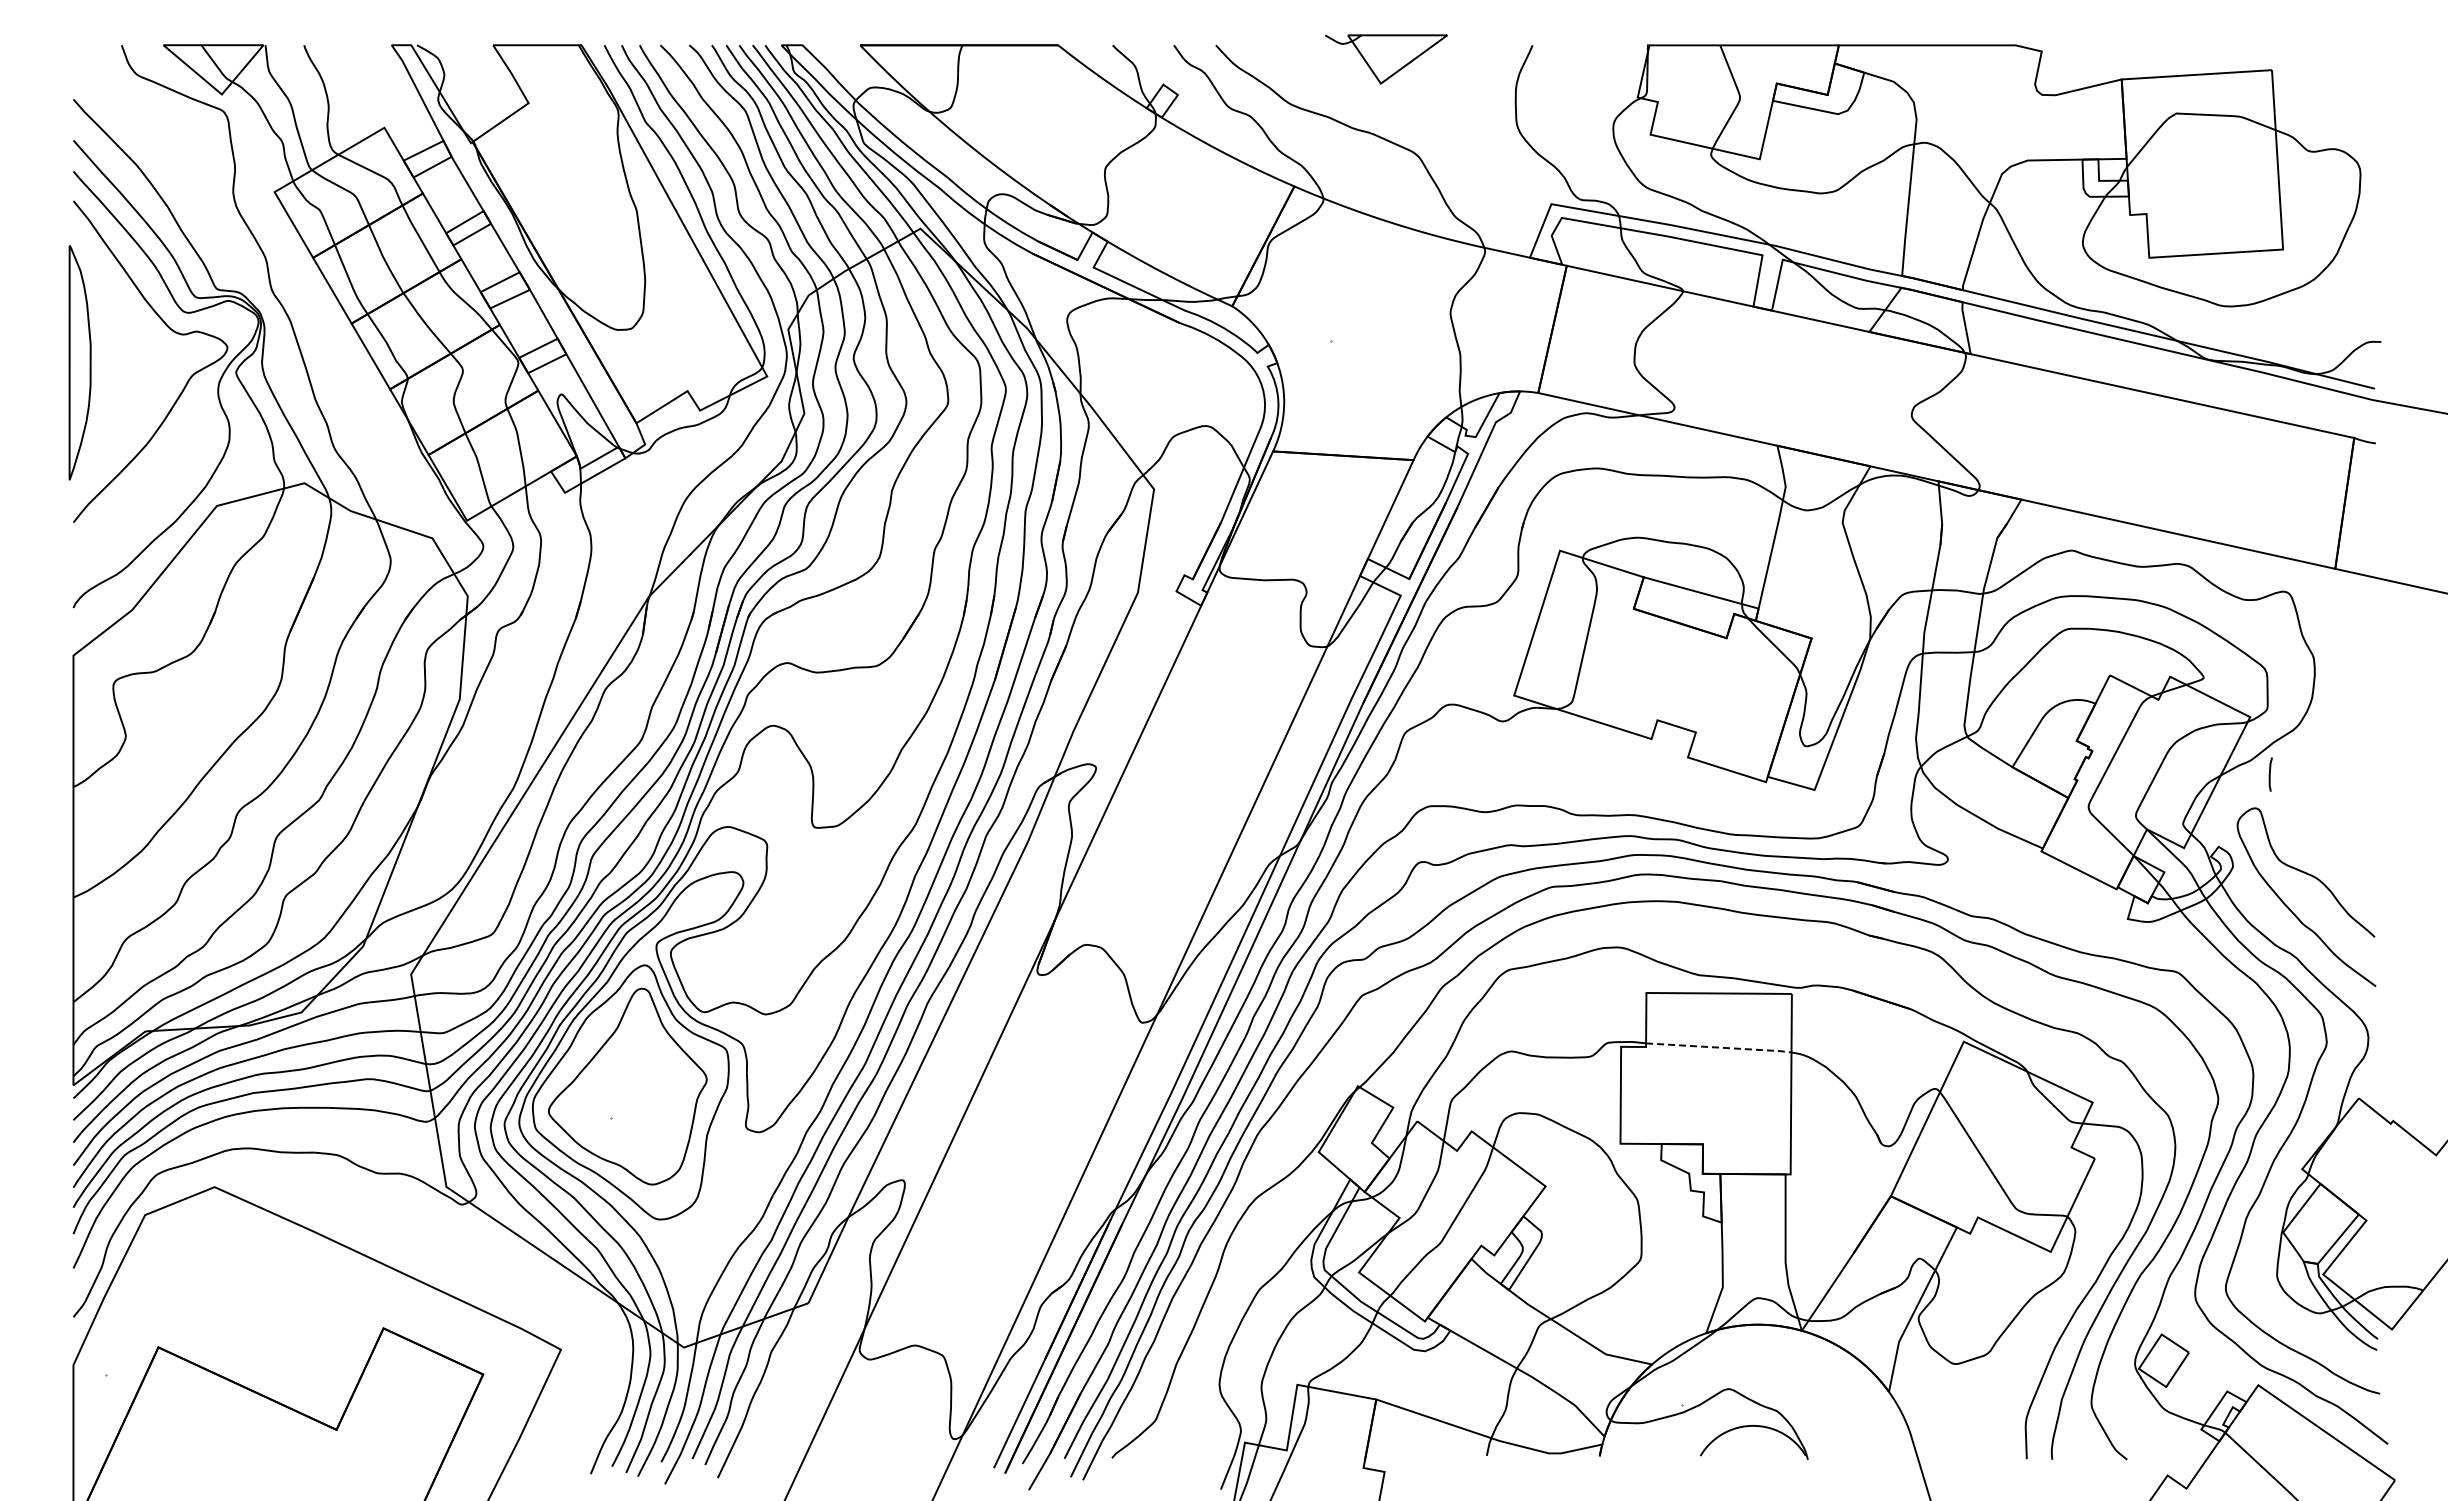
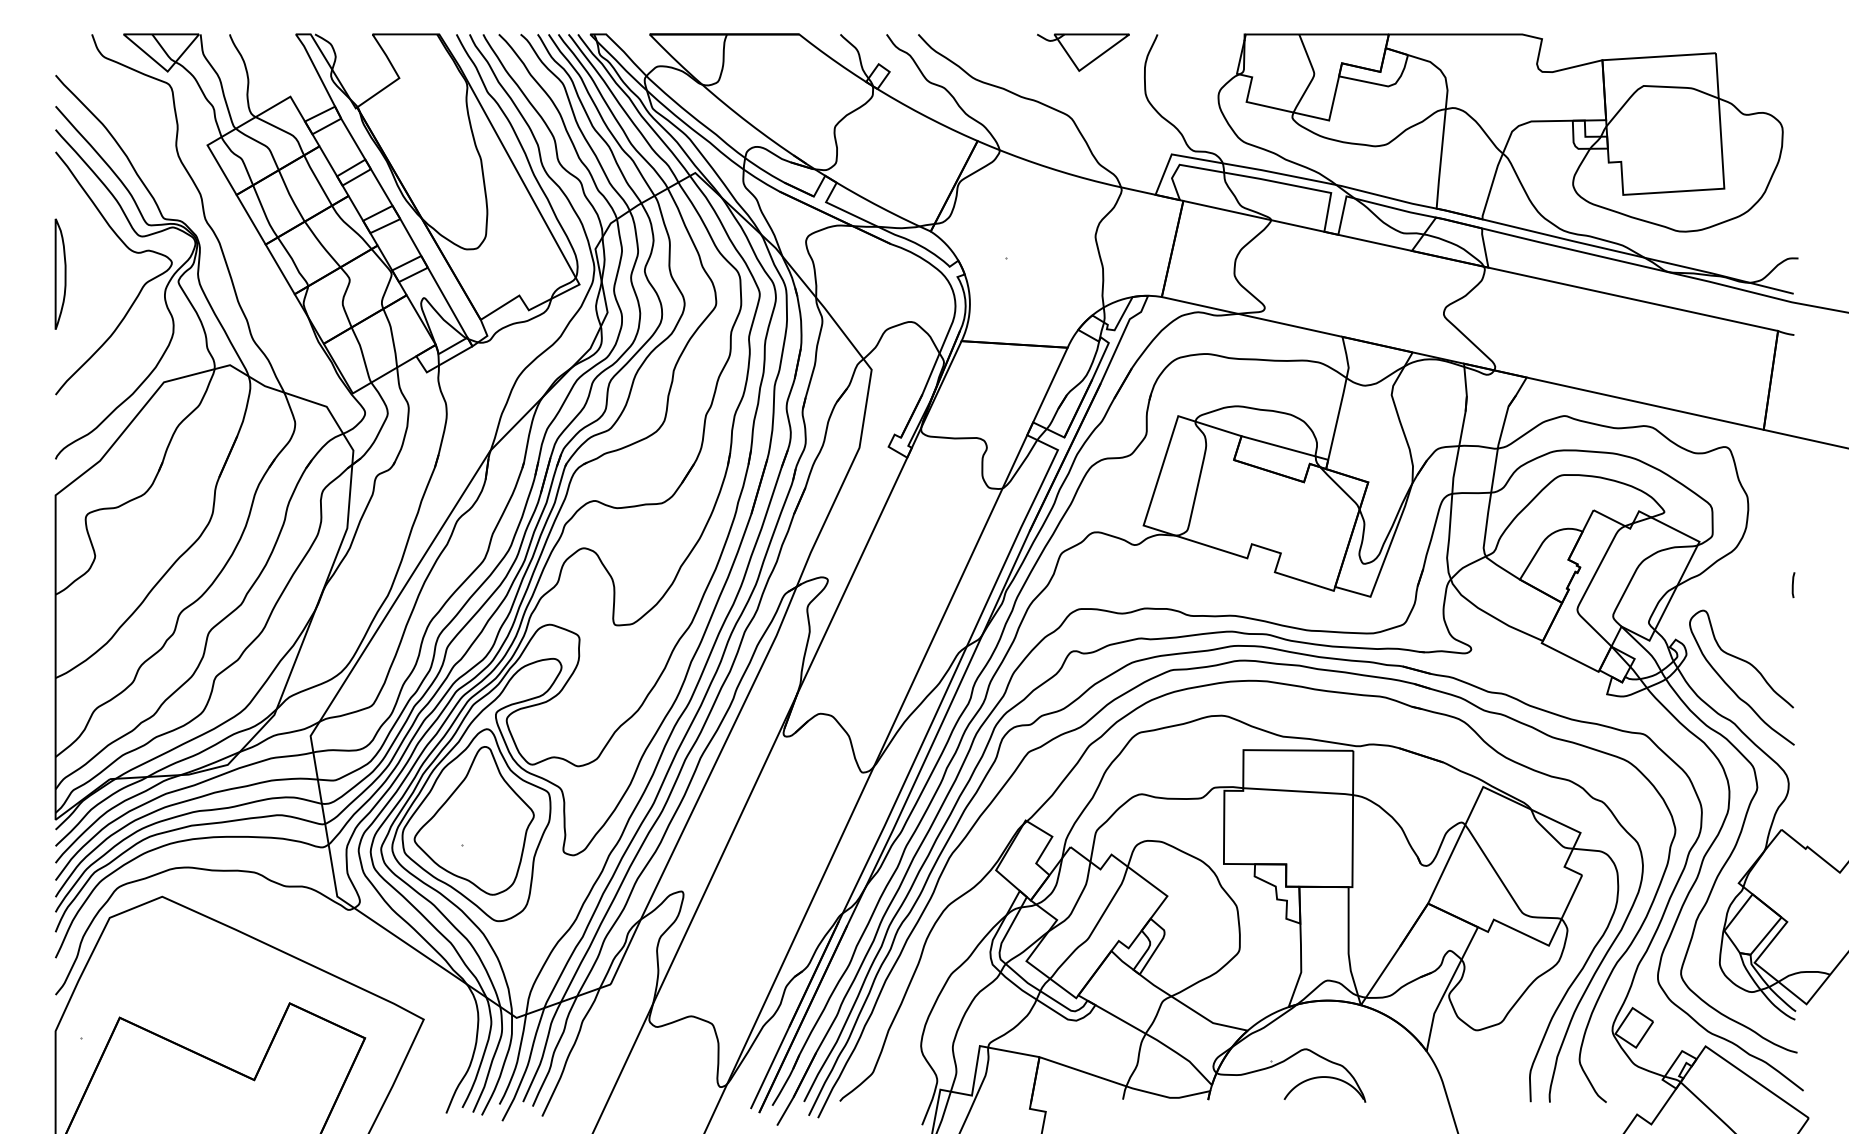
part: (1386, 59) -> (1083, 52), moved
part: (79, 362) -> (60, 273), size x0.62
line: (2270, 774) -> (1793, 585), moved
line: (1719, 1047) -> (1298, 791), dashed -> solid

